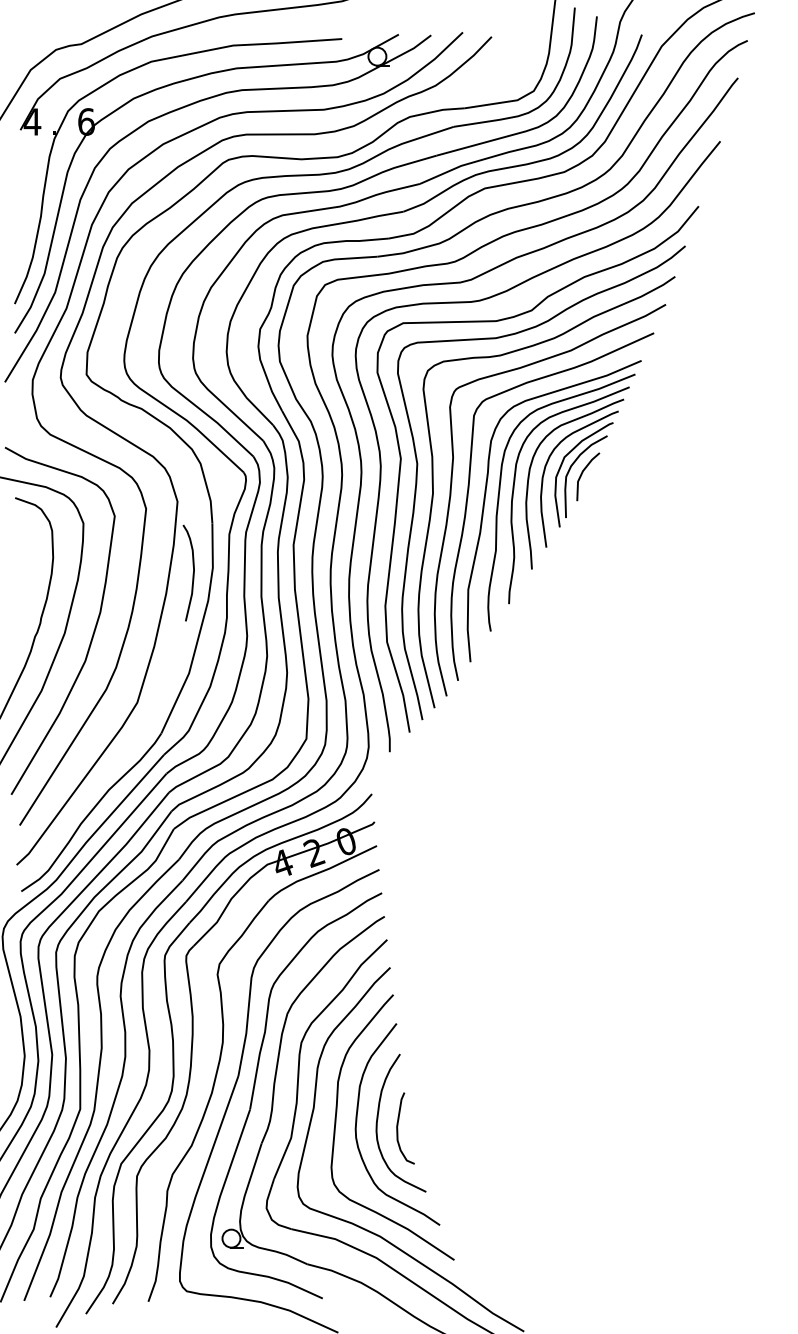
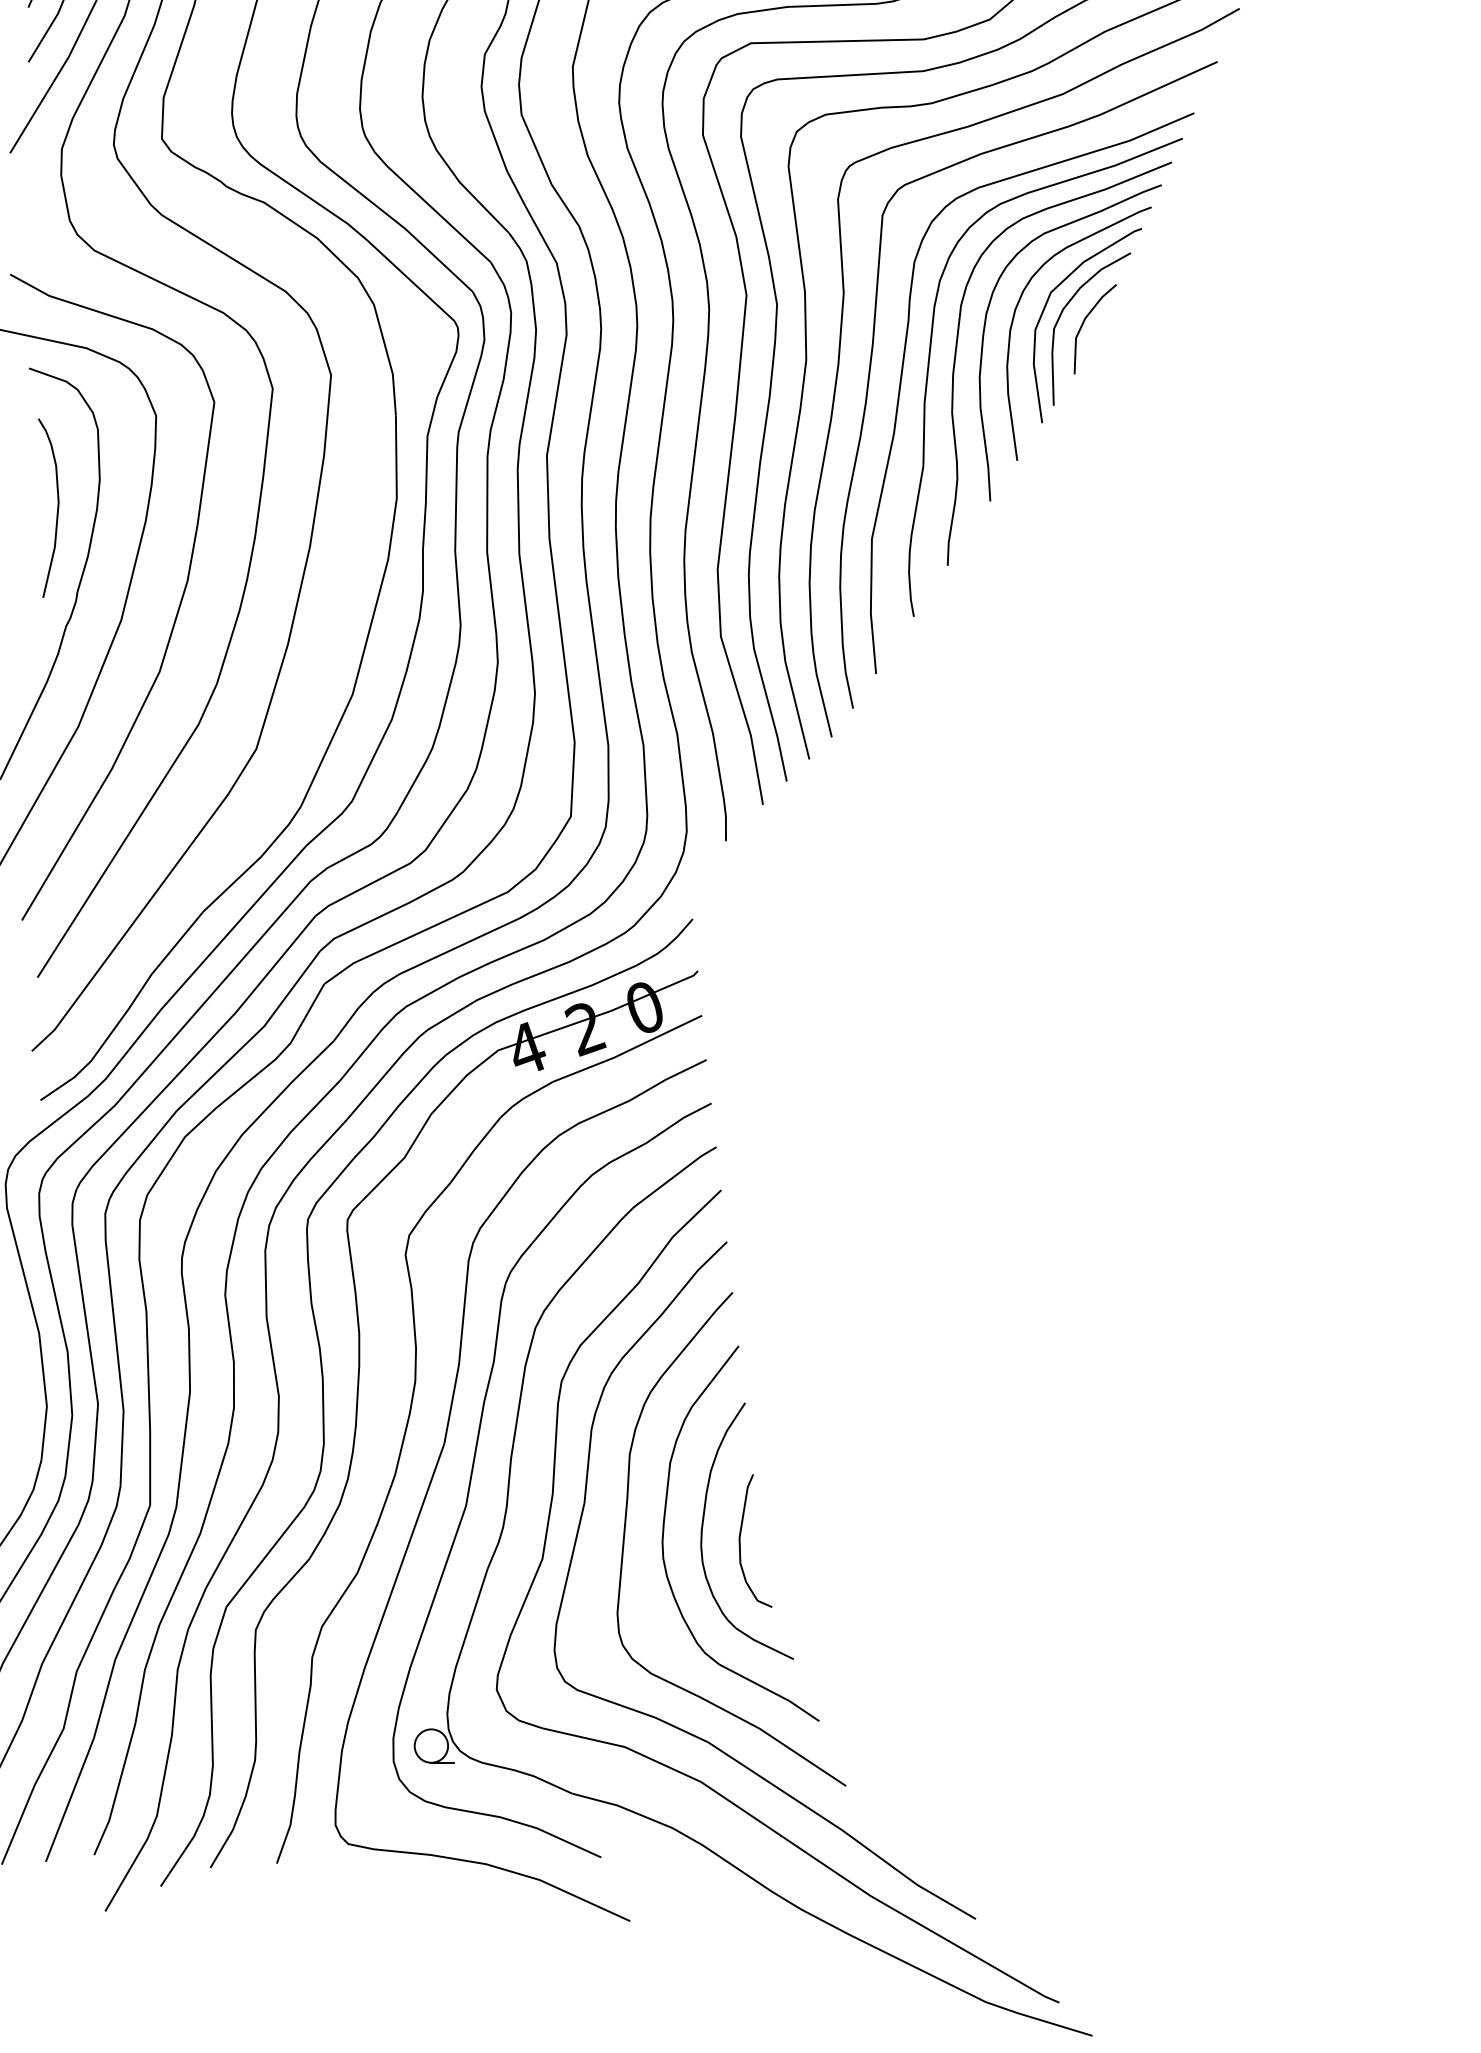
curve: (192, 573) -> (55, 508), moved

